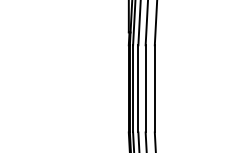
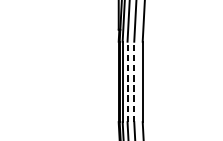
line: (138, 88) -> (127, 81), solid -> dashed
line: (145, 88) -> (134, 81), solid -> dashed

